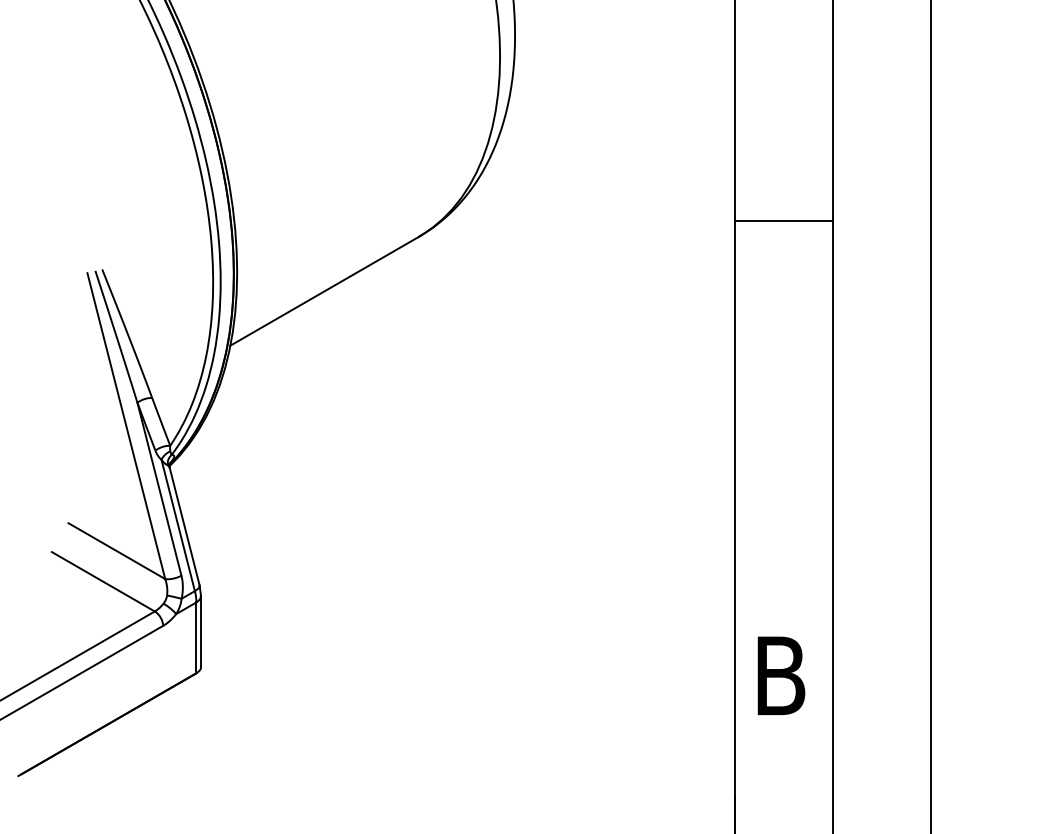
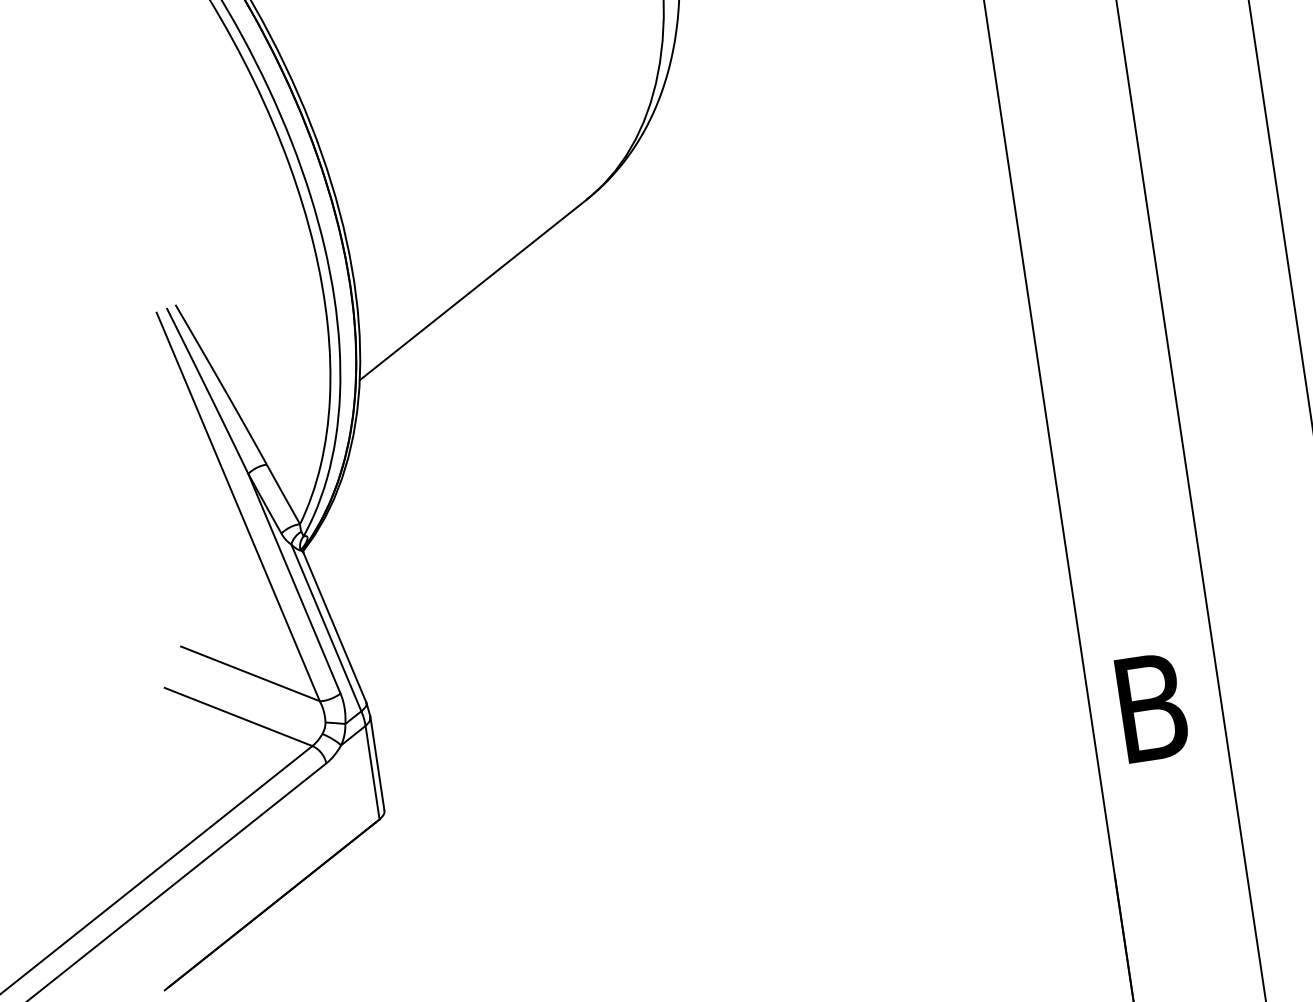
line: (783, 221) -> (1065, 107), removed

